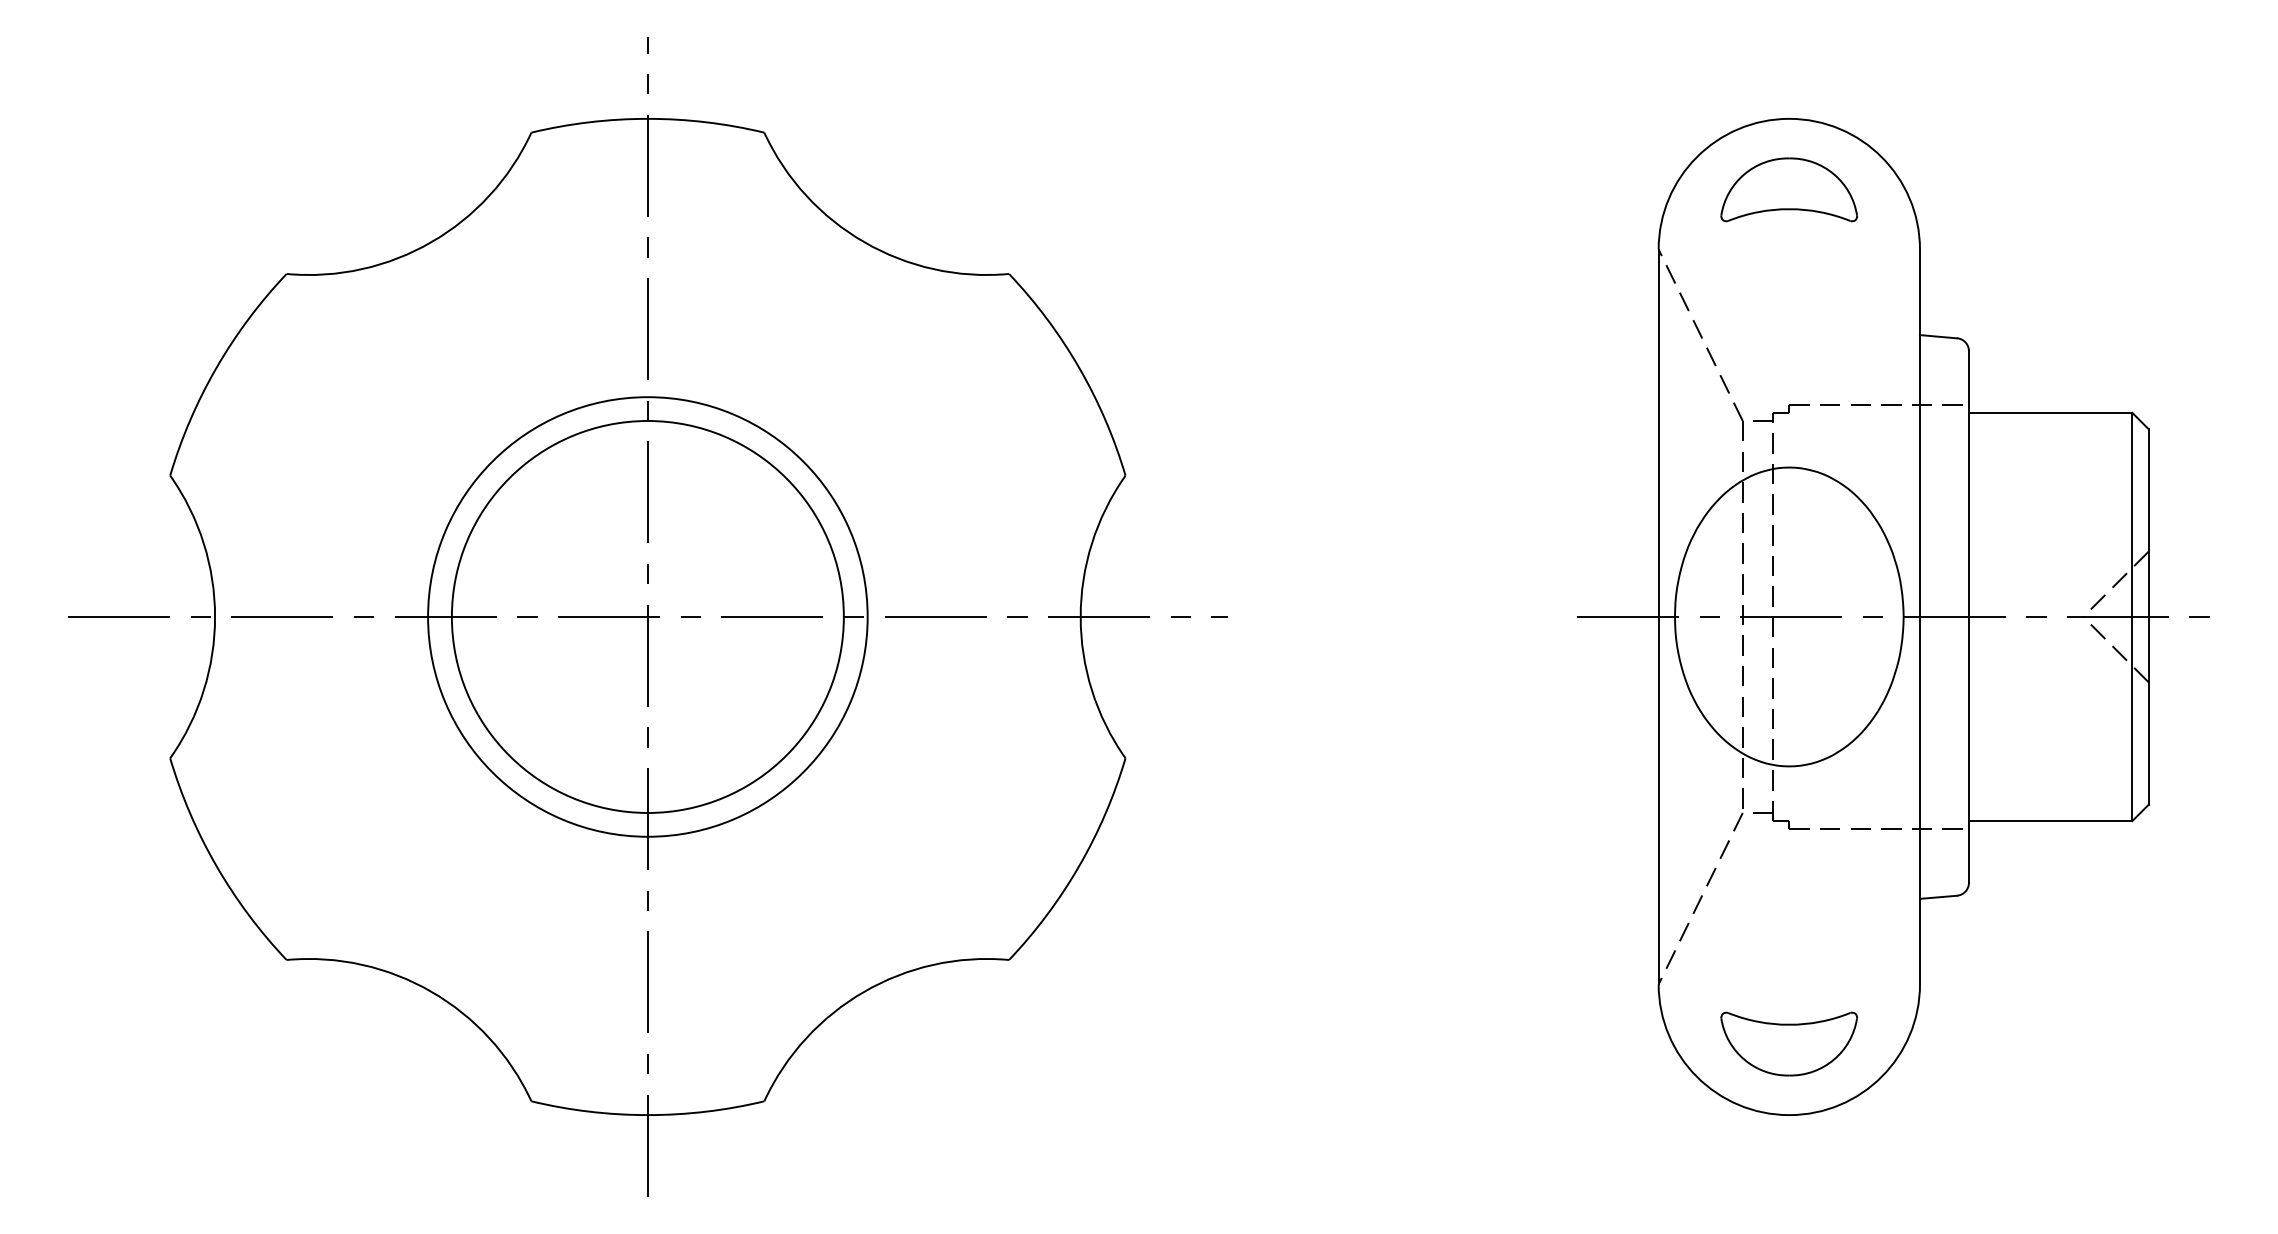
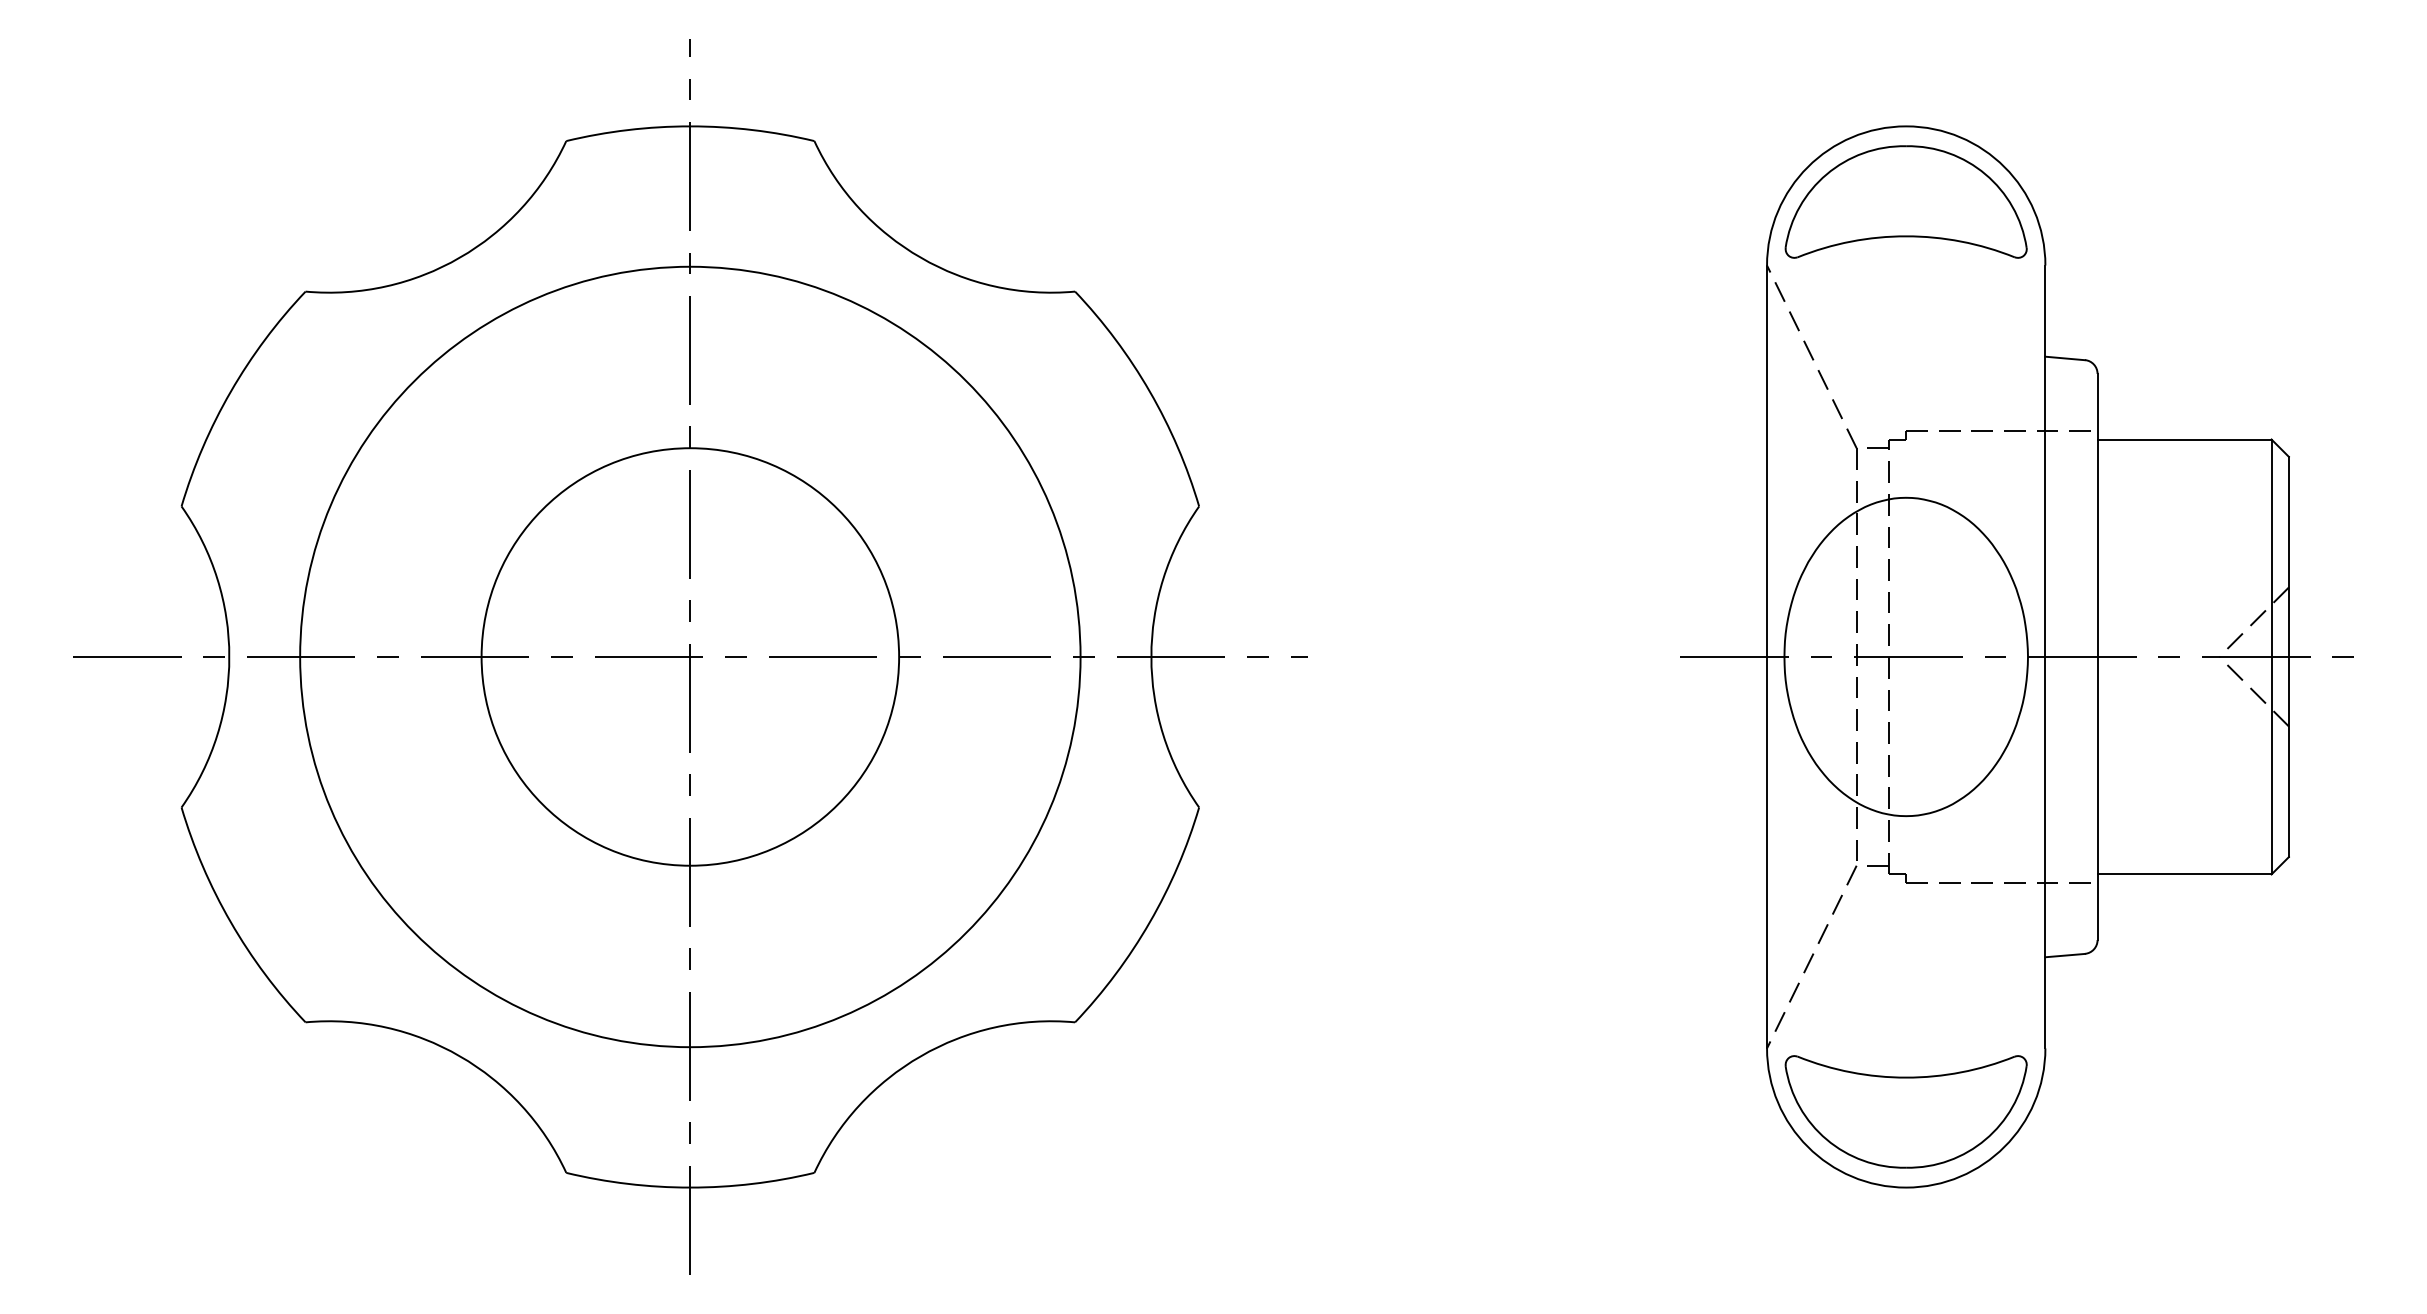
part: (1788, 189) -> (1905, 201), size x1.67
circle: (648, 616) -> (690, 656), size x1.67
part: (1788, 1043) -> (1905, 1111), size x1.67

